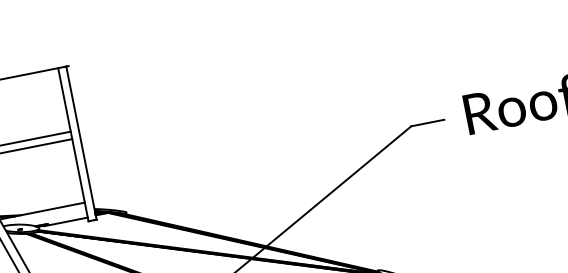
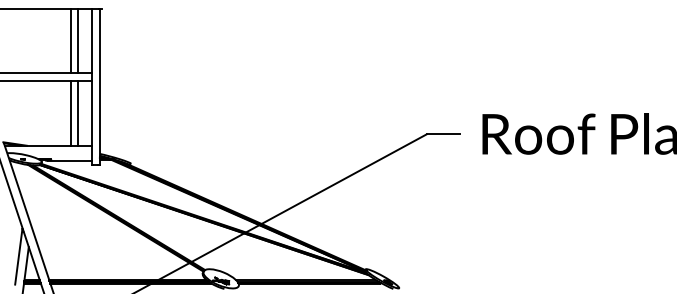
line: (51, 101) -> (78, 40), added
line: (43, 103) -> (70, 40), added
line: (65, 173) -> (78, 113), added
line: (57, 175) -> (70, 113), added

